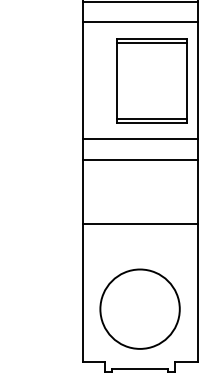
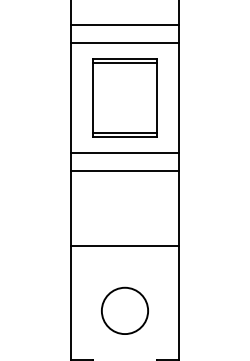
part: (151, 80) -> (124, 97), moved
line: (139, 224) -> (124, 246), moved
circle: (139, 308) -> (124, 310), size x0.62

